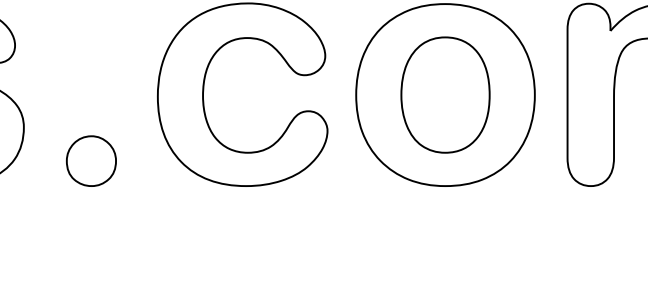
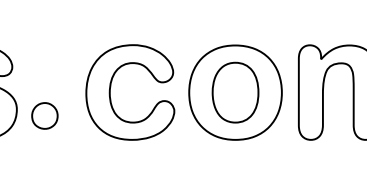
part: (90, 160) -> (44, 115), moved

